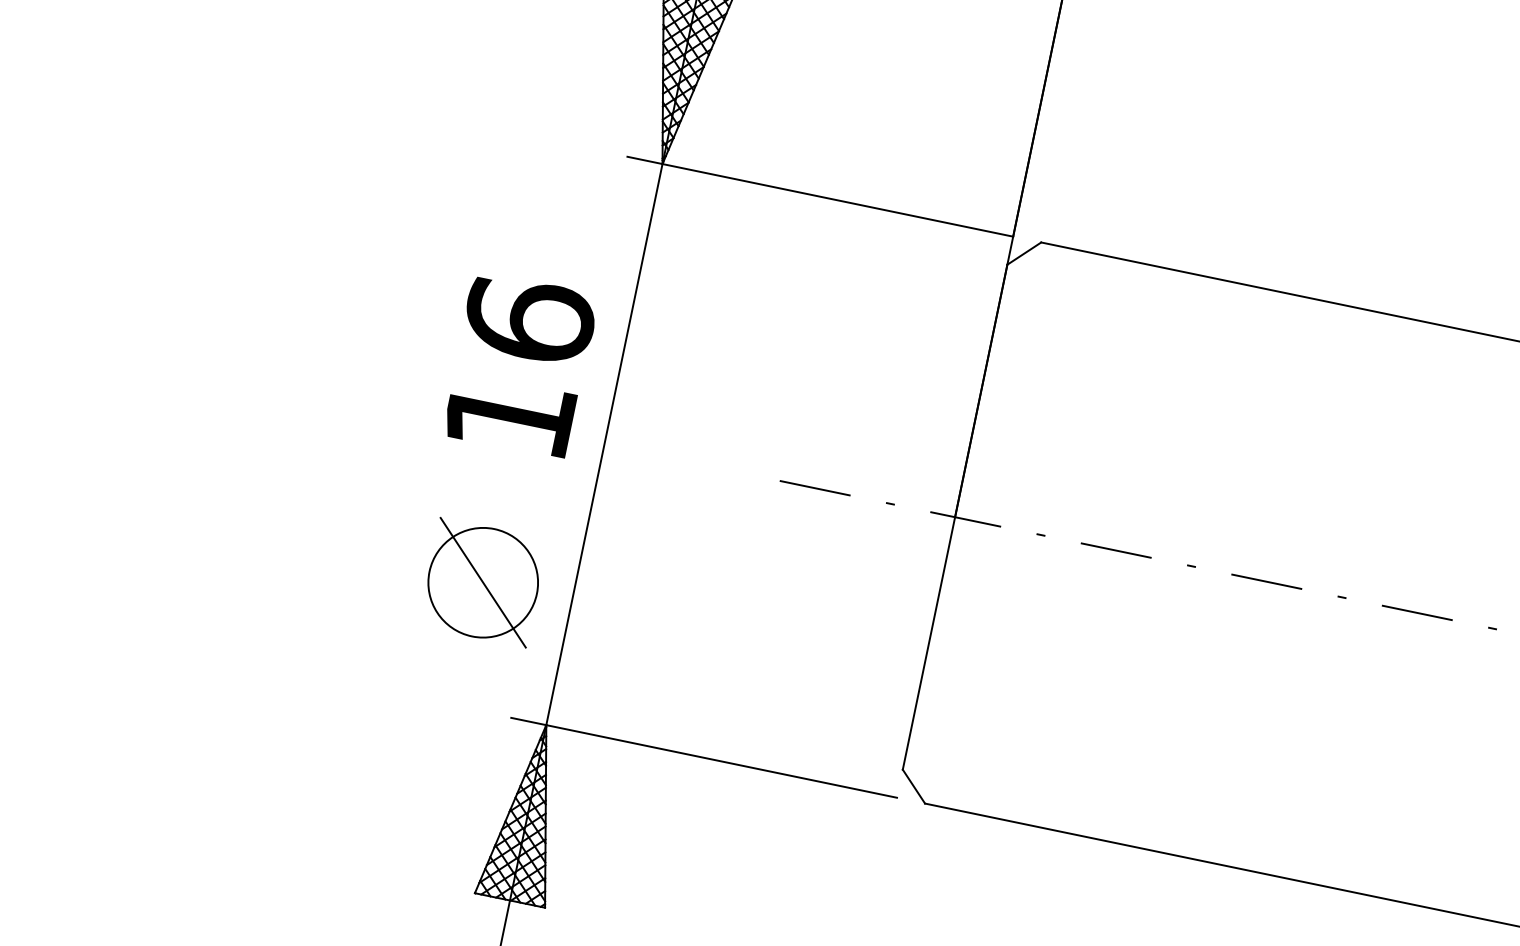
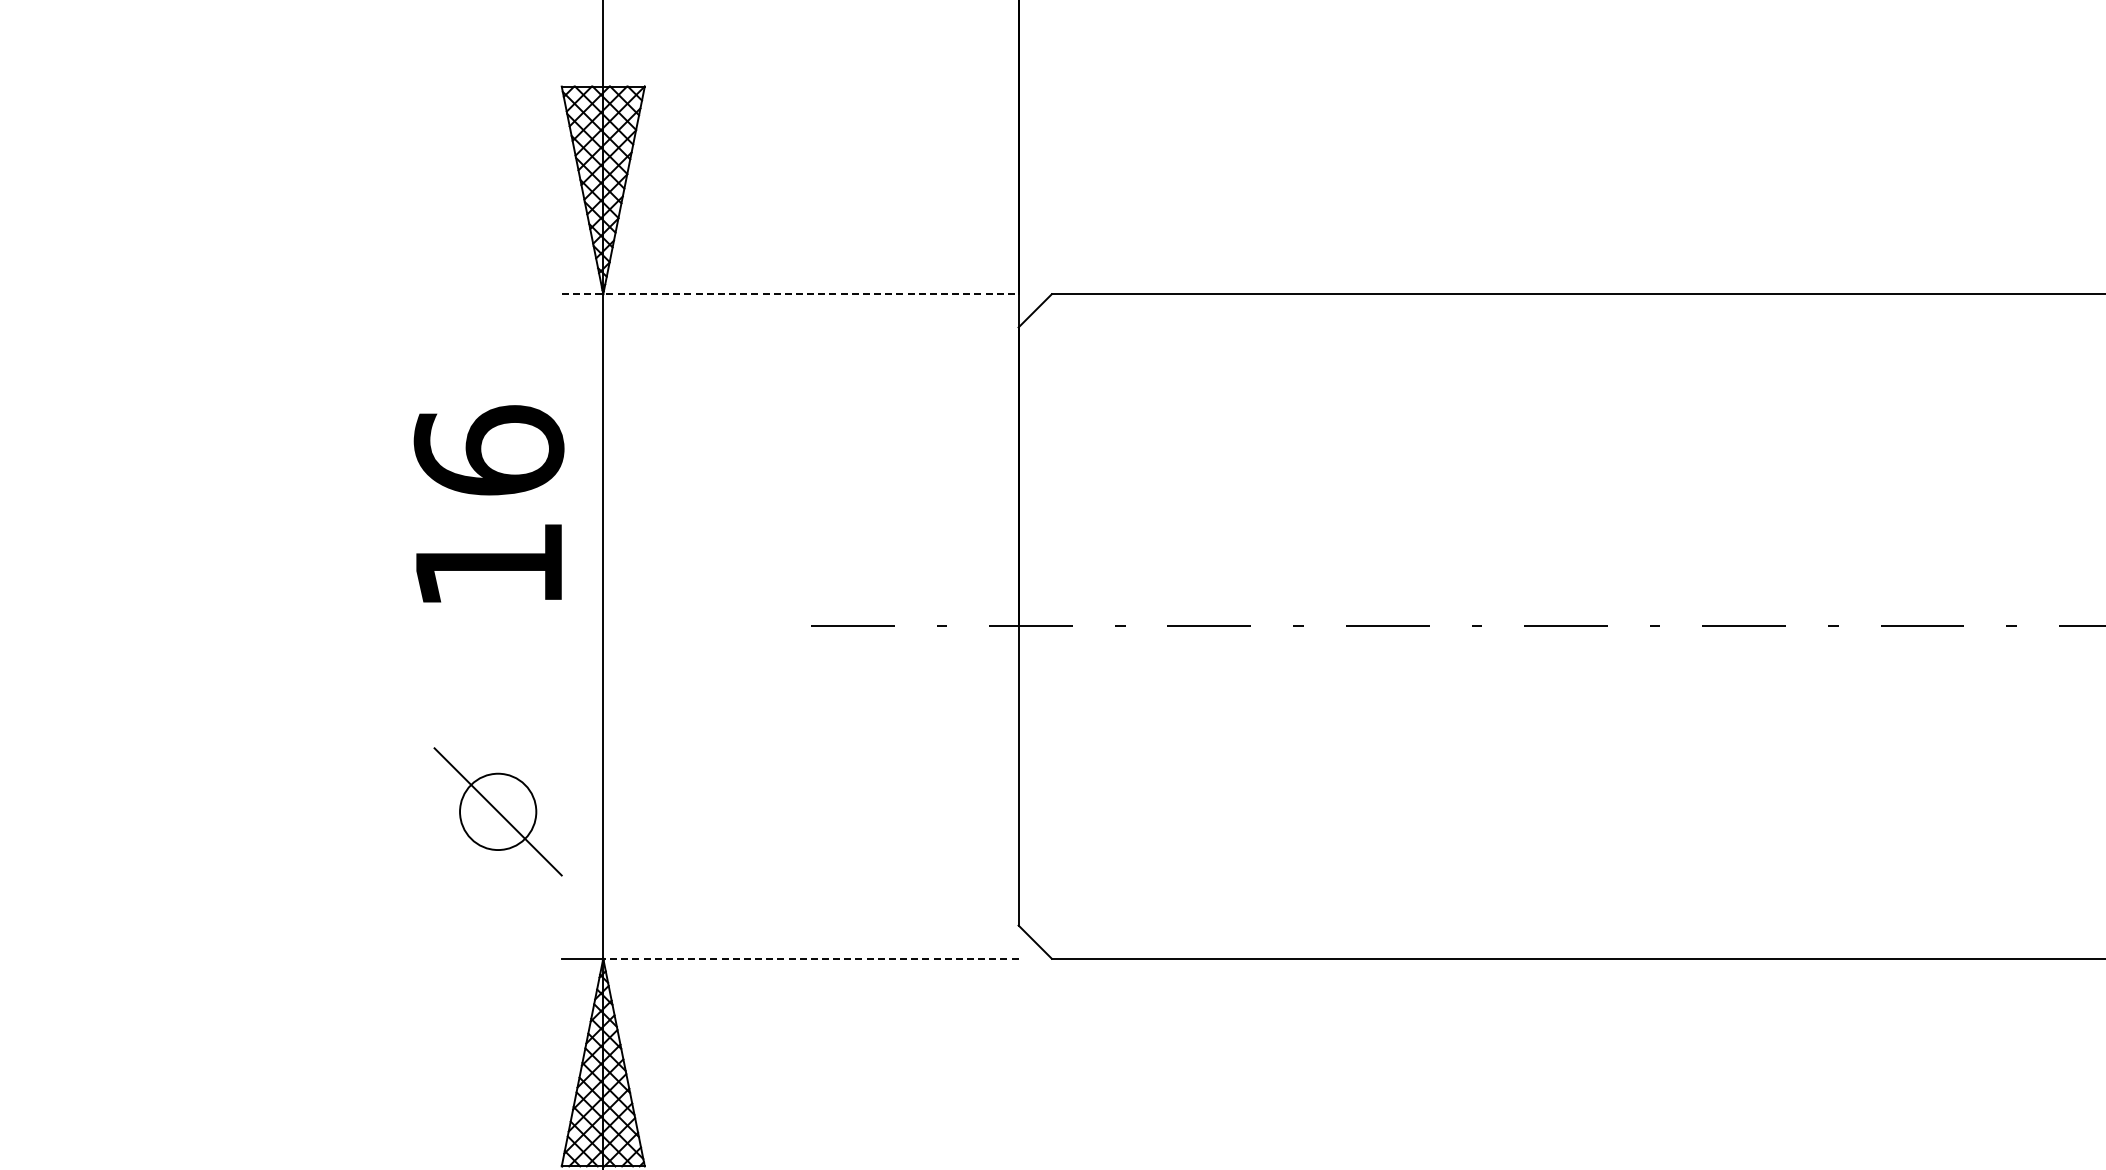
line: (820, 197) -> (790, 294), solid -> dashed
text: (519, 364) -> (488, 503), moved
circle: (482, 582) -> (497, 811), size x0.6
line: (721, 761) -> (810, 958), solid -> dashed

